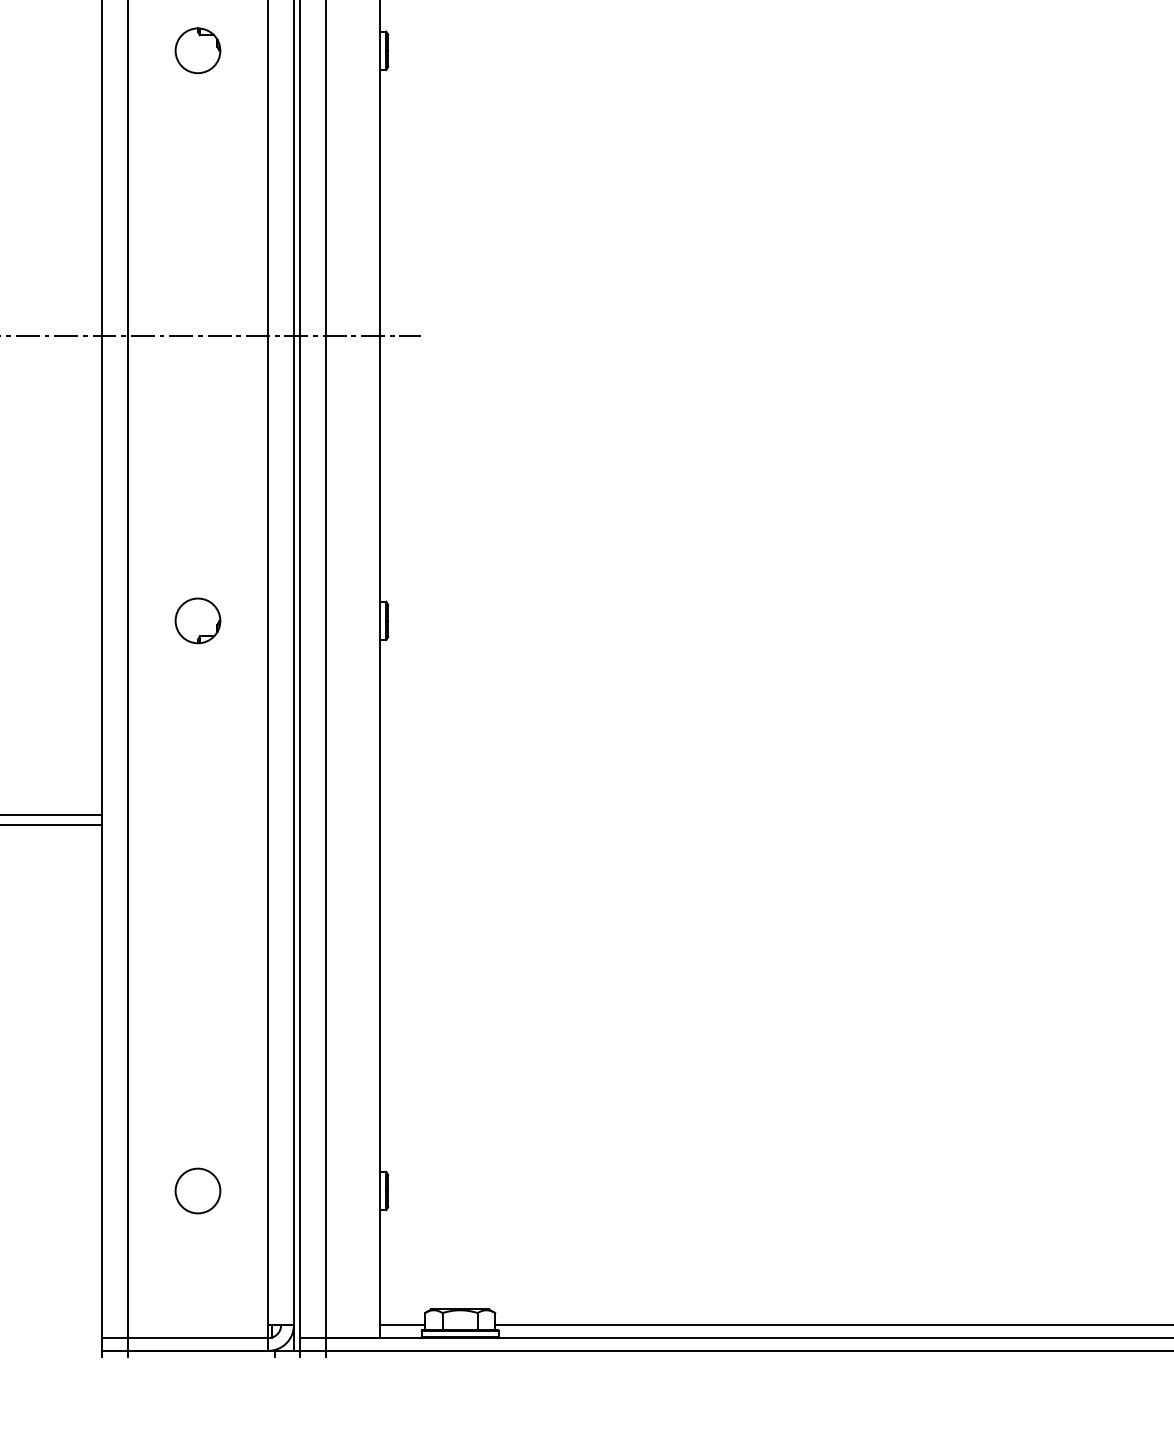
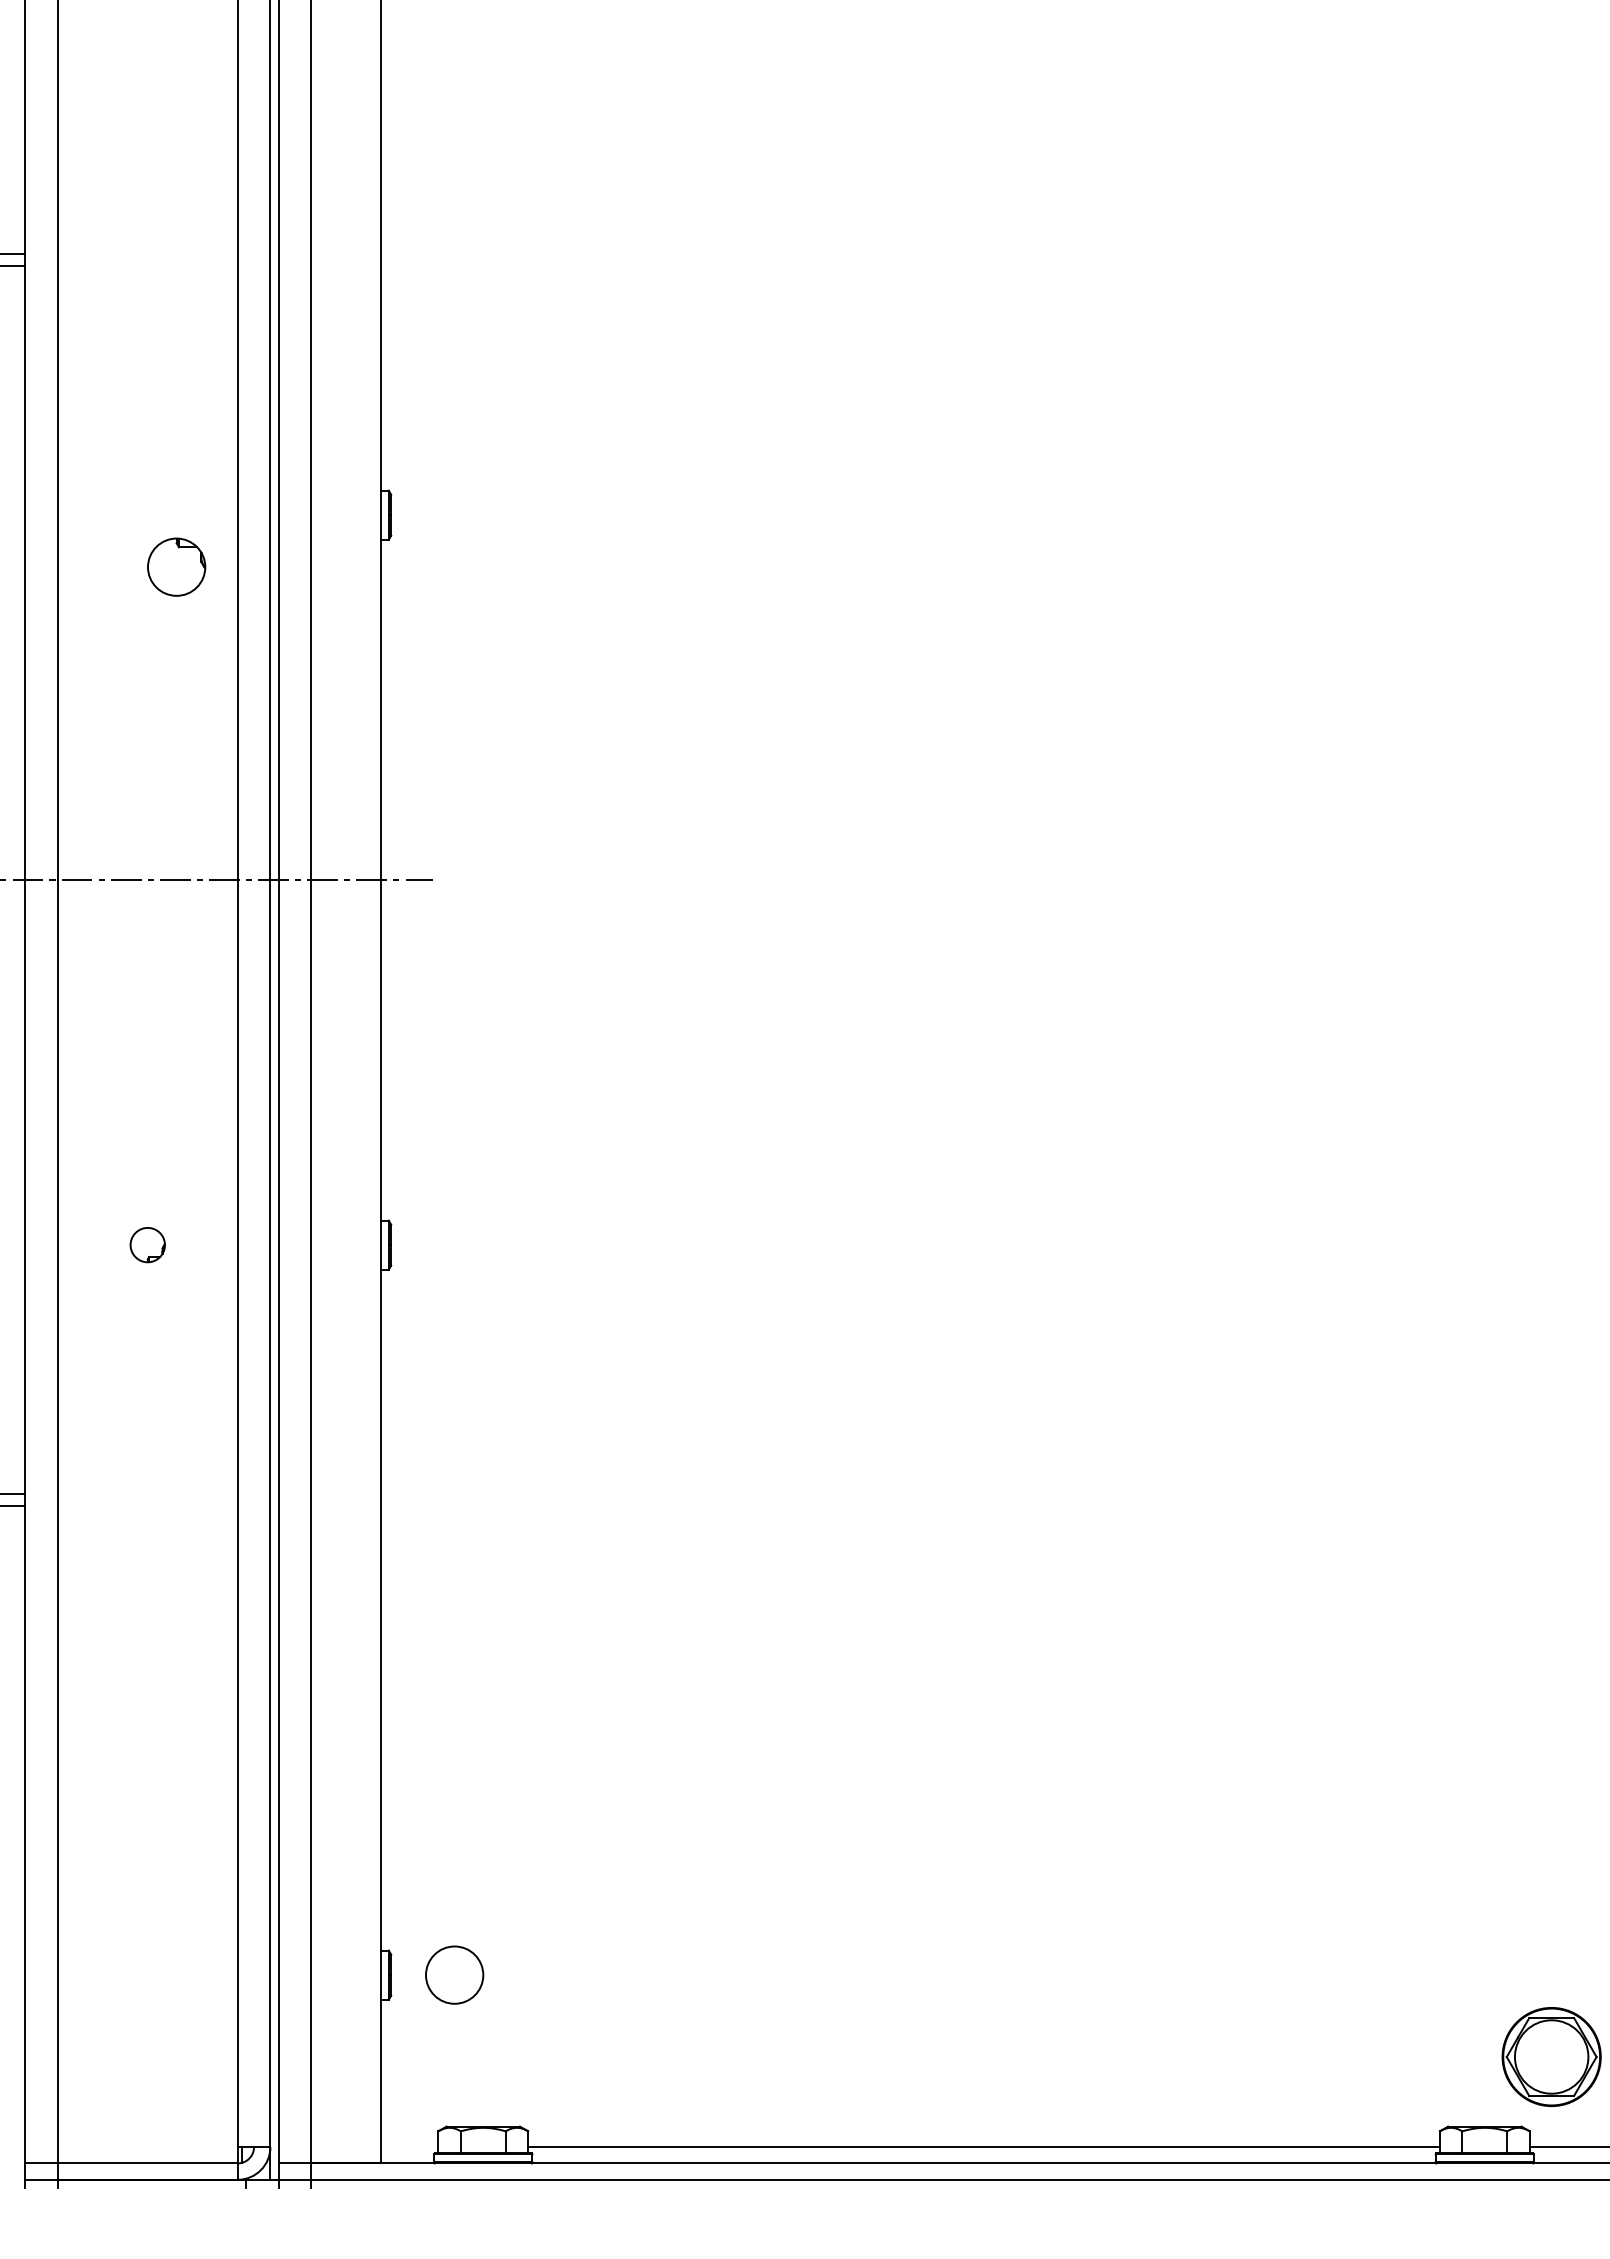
part: (197, 50) -> (176, 566), moved
part: (197, 620) -> (147, 1244), size x0.6
circle: (197, 1190) -> (454, 1974), moved
line: (402, 1325) -> (409, 2147), removed

